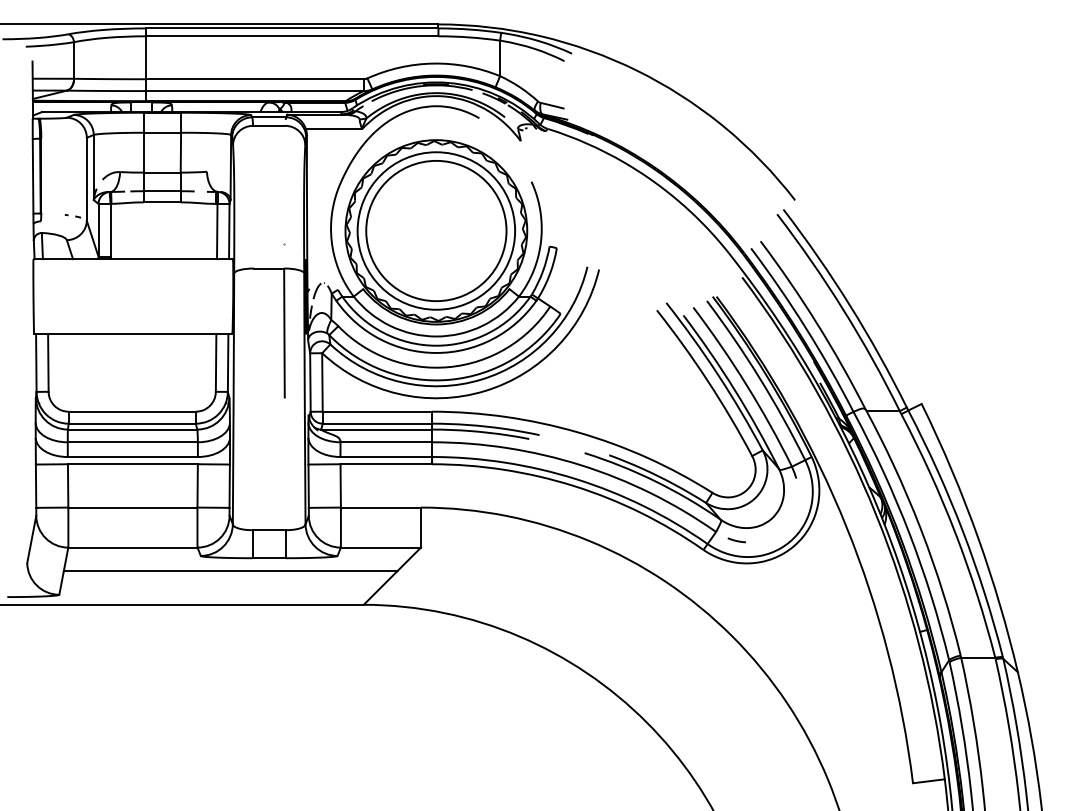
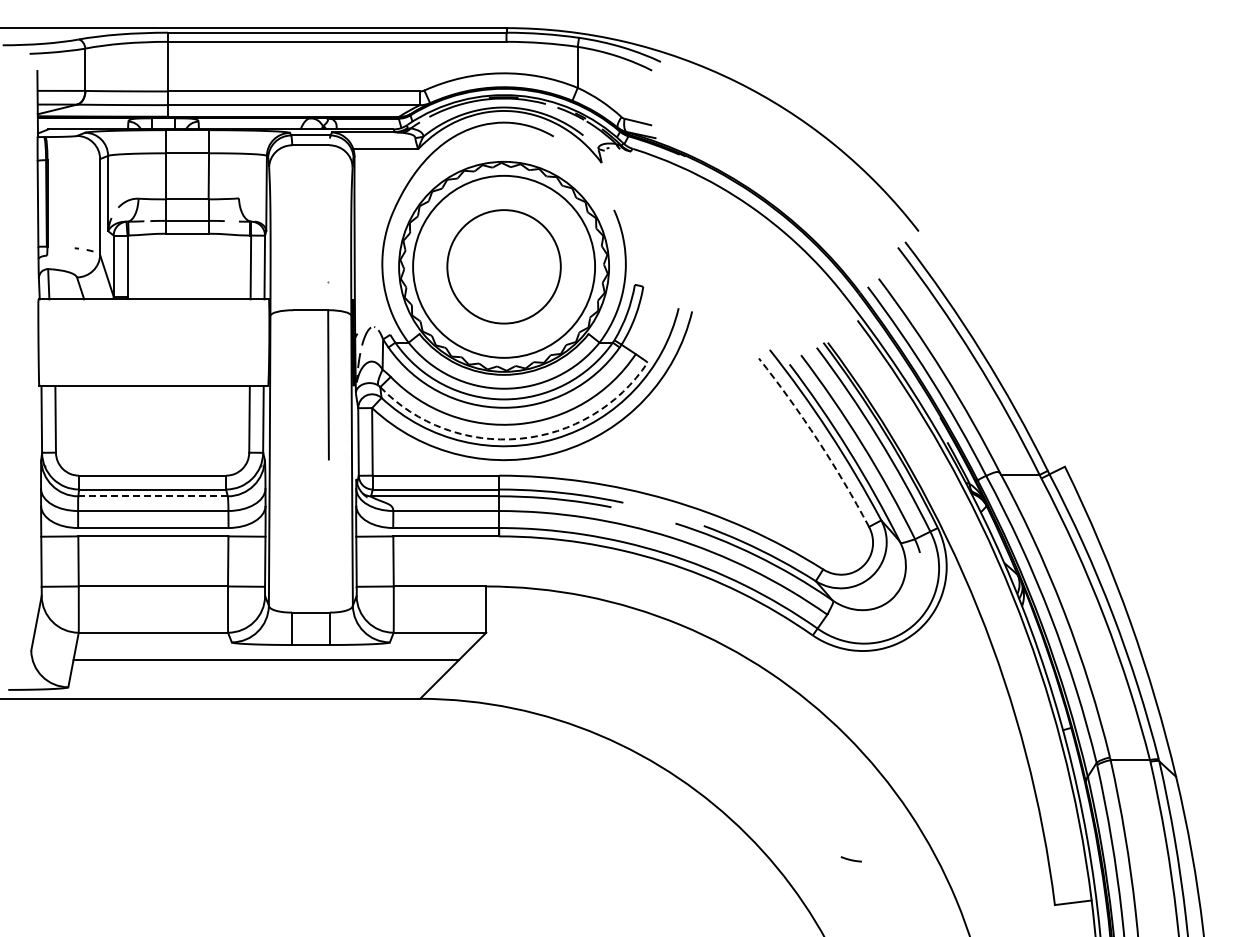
circle: (436, 230) -> (504, 266), size x0.7
arc: (449, 379) -> (519, 438), solid -> dashed
arc: (707, 381) -> (817, 440), solid -> dashed
line: (133, 429) -> (153, 496), solid -> dashed
line: (736, 540) -> (850, 859), moved

